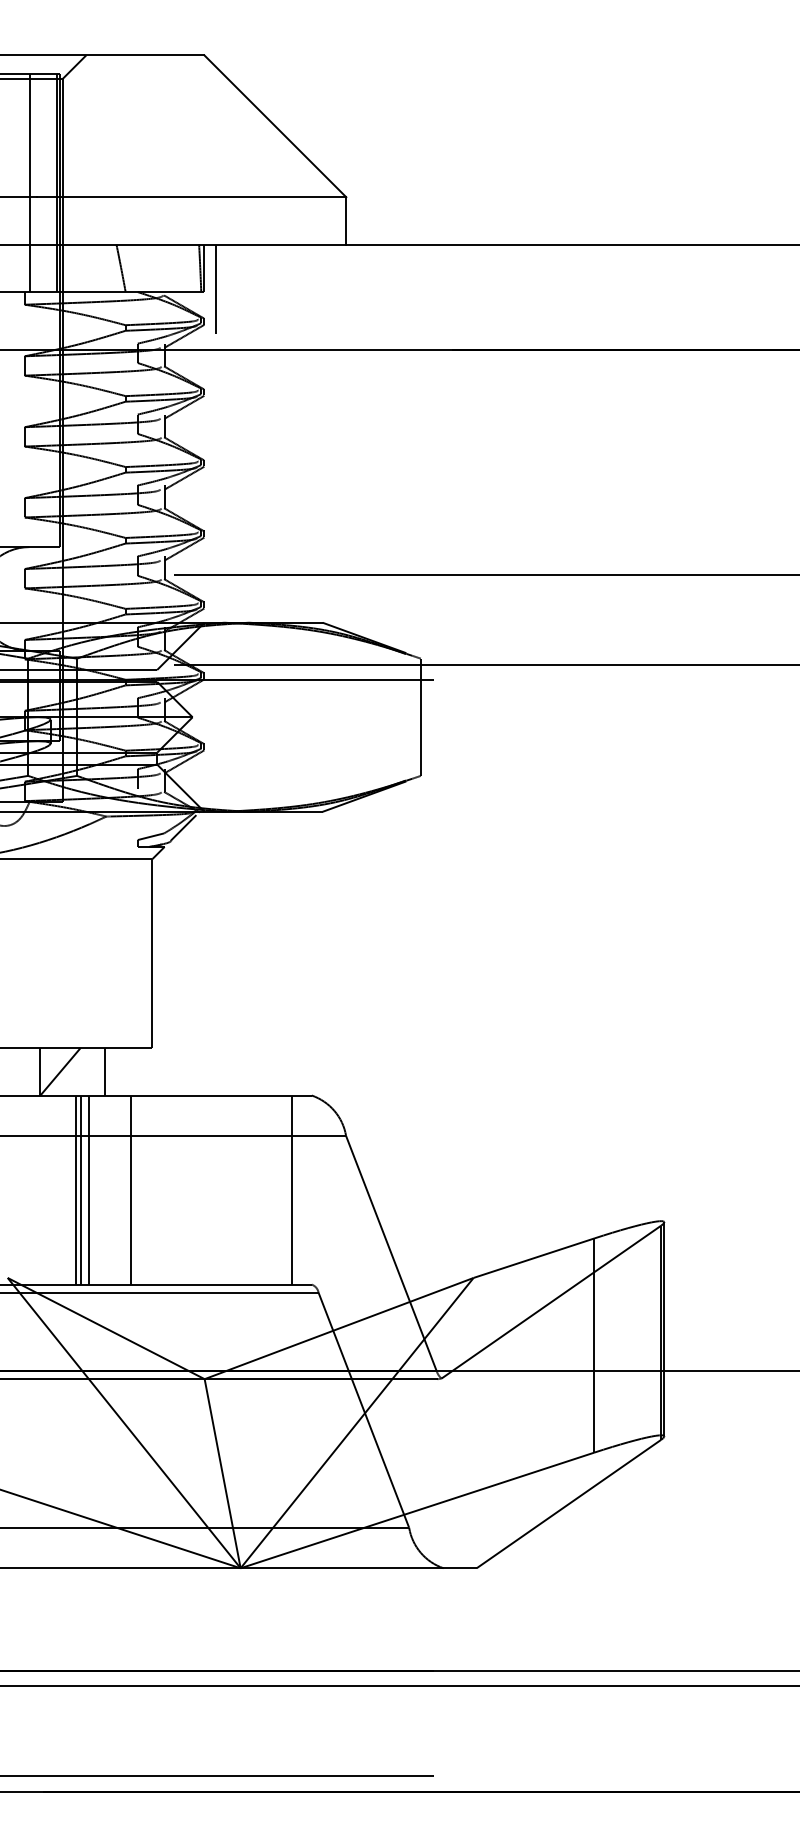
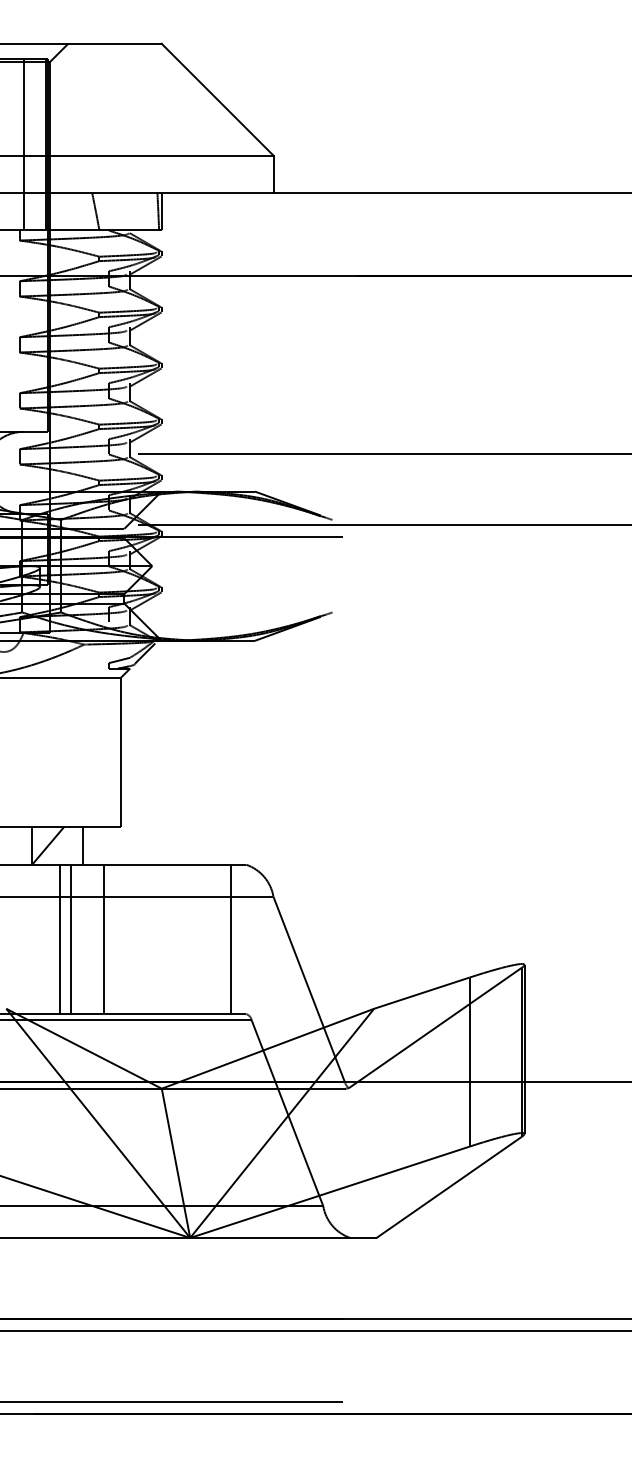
line: (215, 289) -> (170, 228), removed
line: (420, 716) -> (332, 565), removed
line: (80, 1189) -> (63, 938), removed

